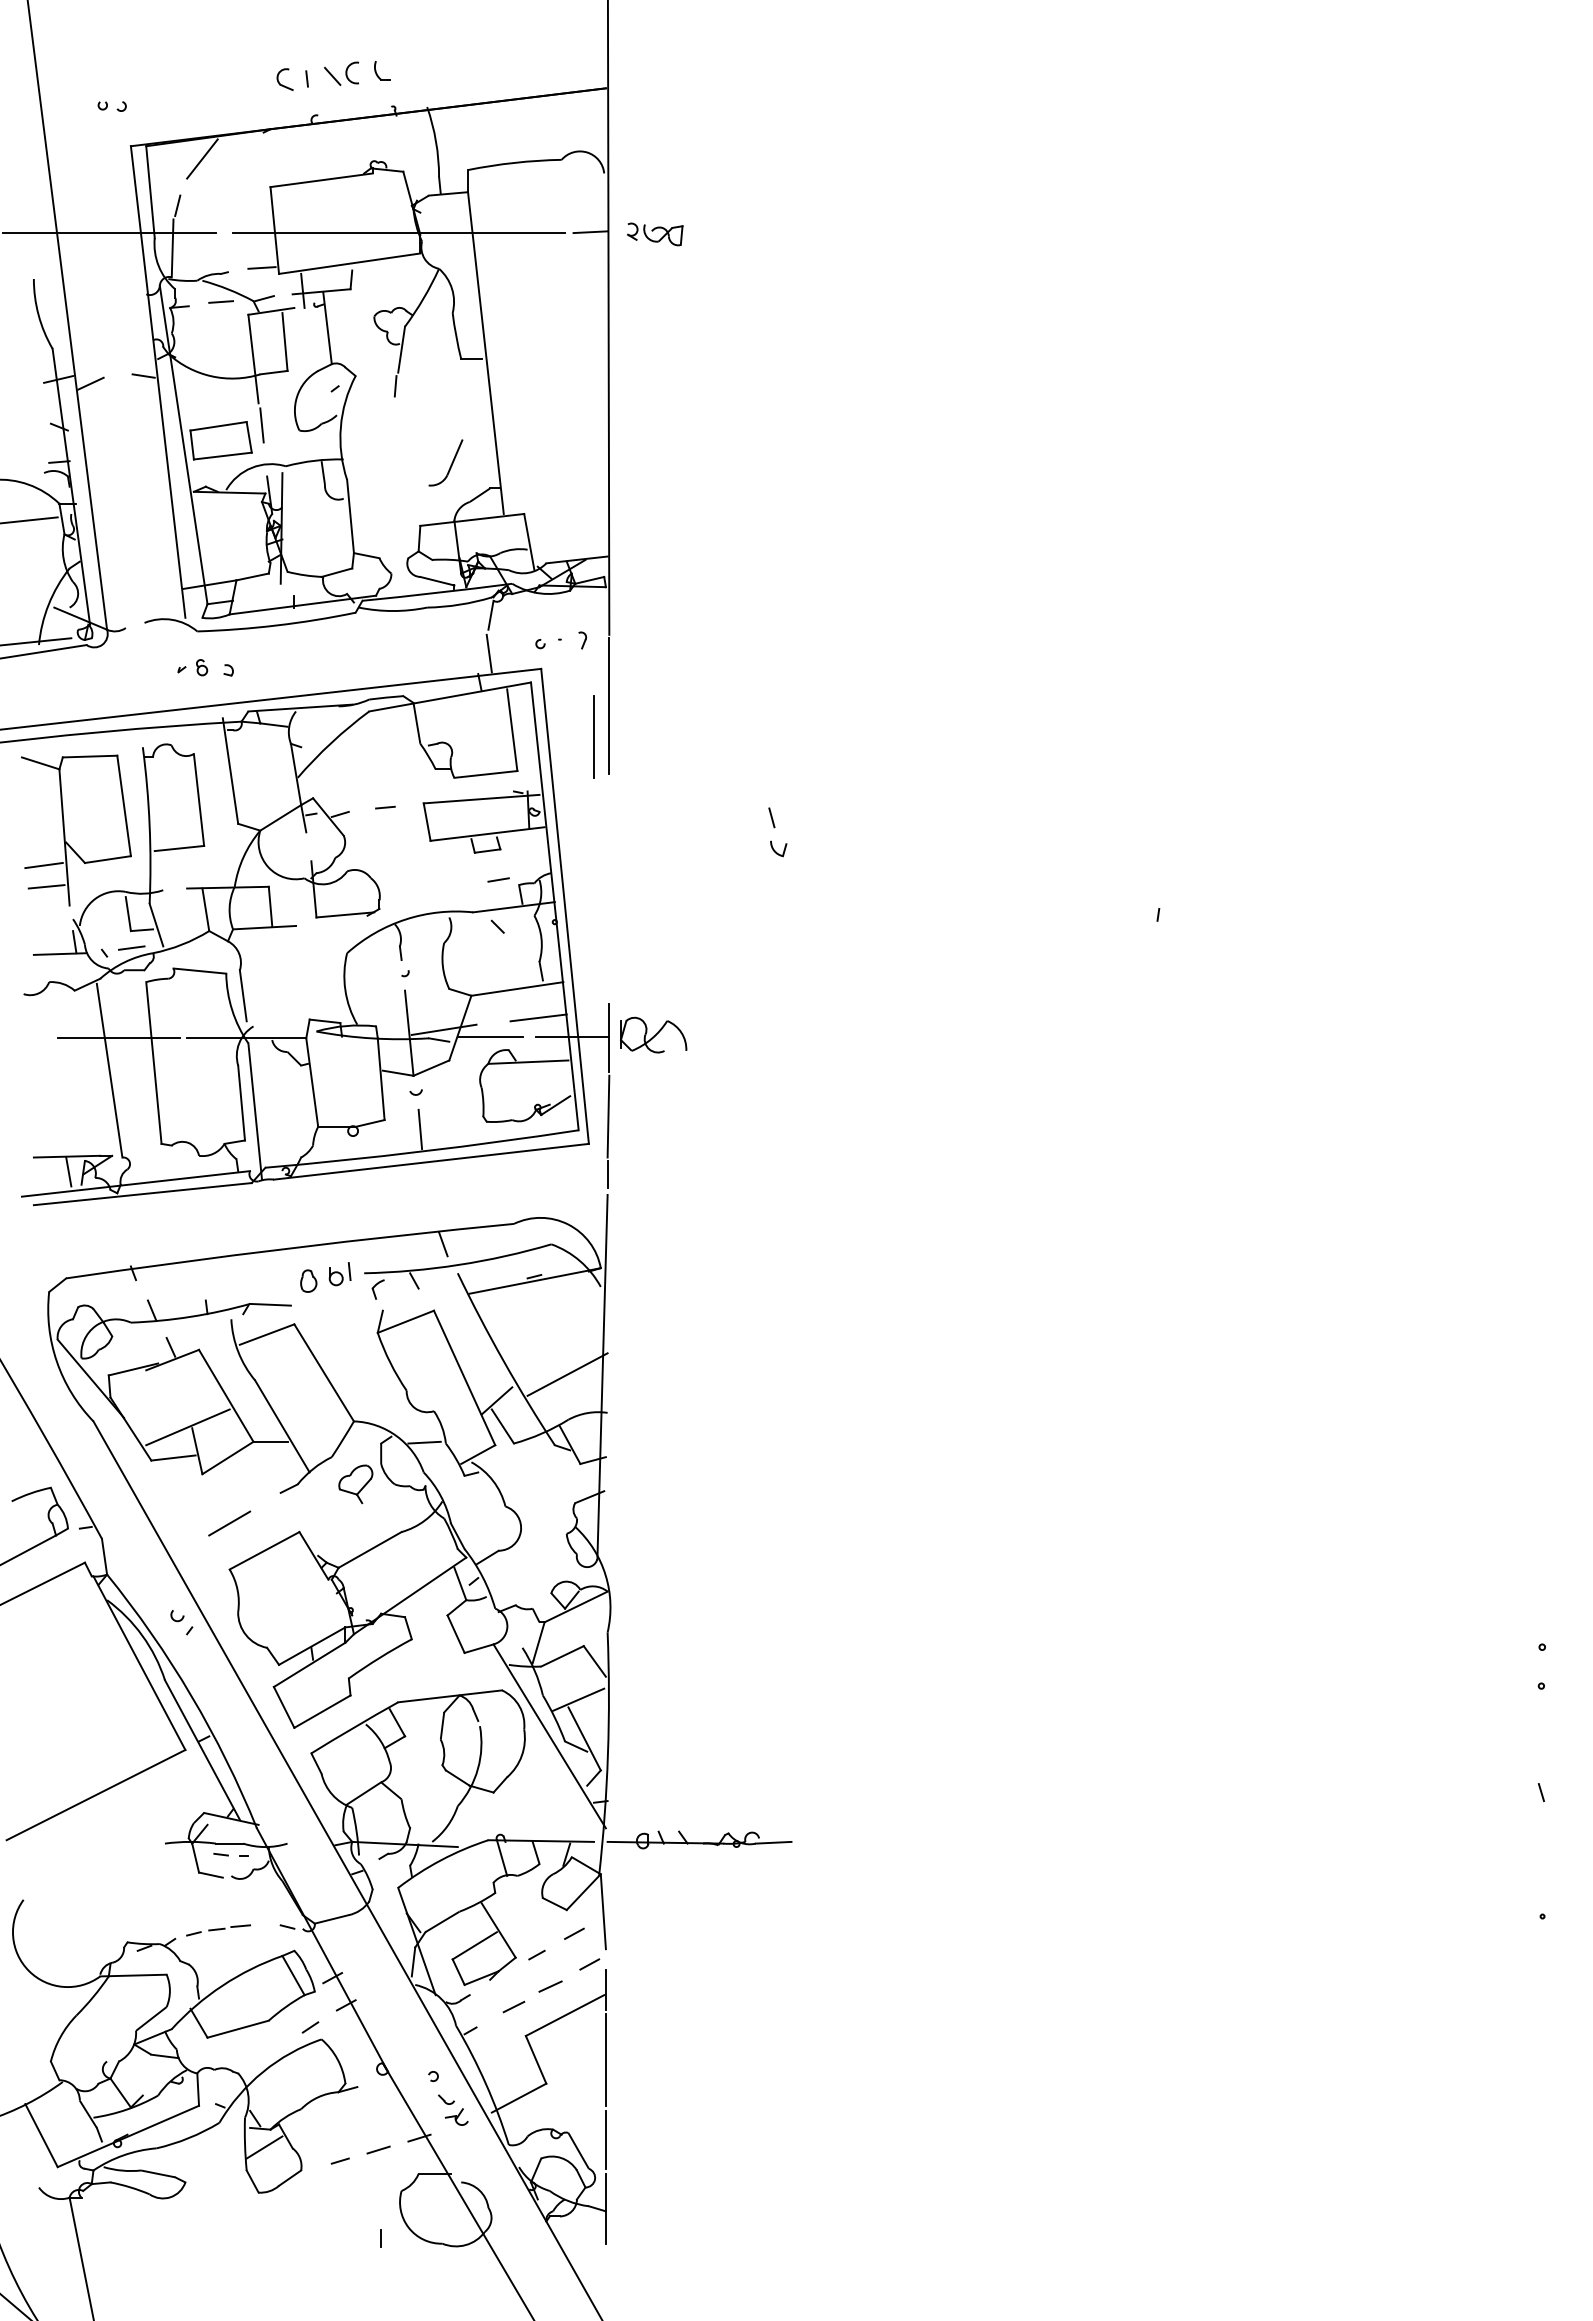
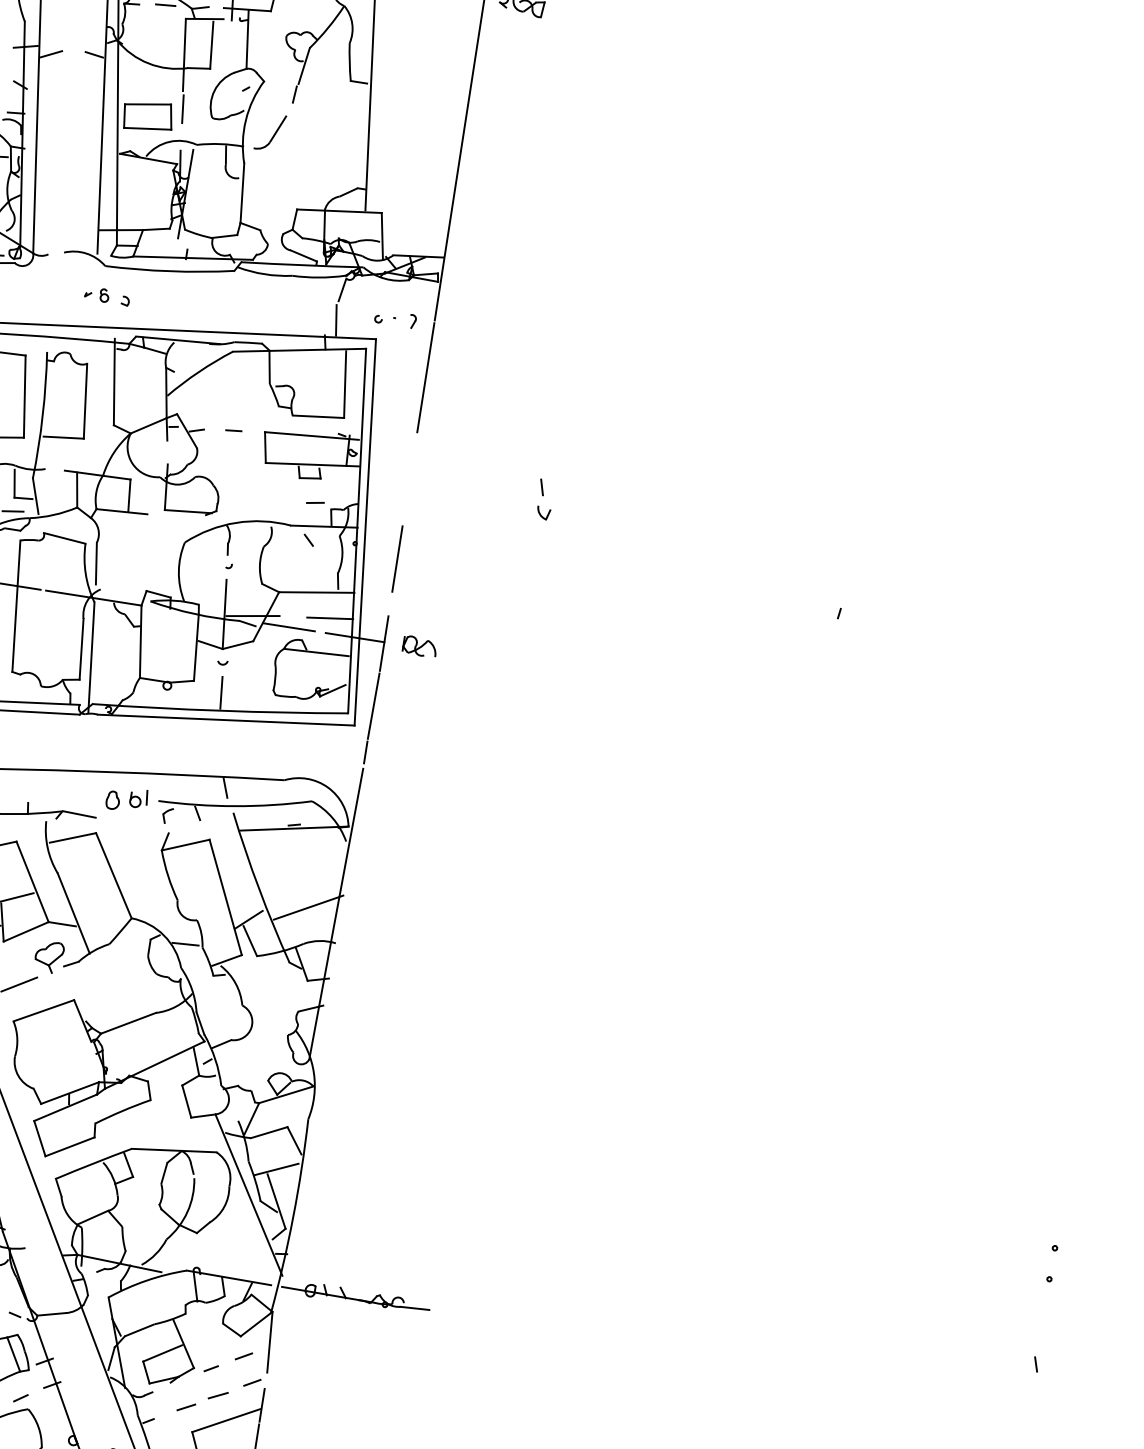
part: (445, 462) -> (270, 131), moved
line: (593, 736) -> (396, 558), moved
part: (653, 1035) -> (419, 646), size x0.62
part: (355, 1484) -> (48, 957), moved

